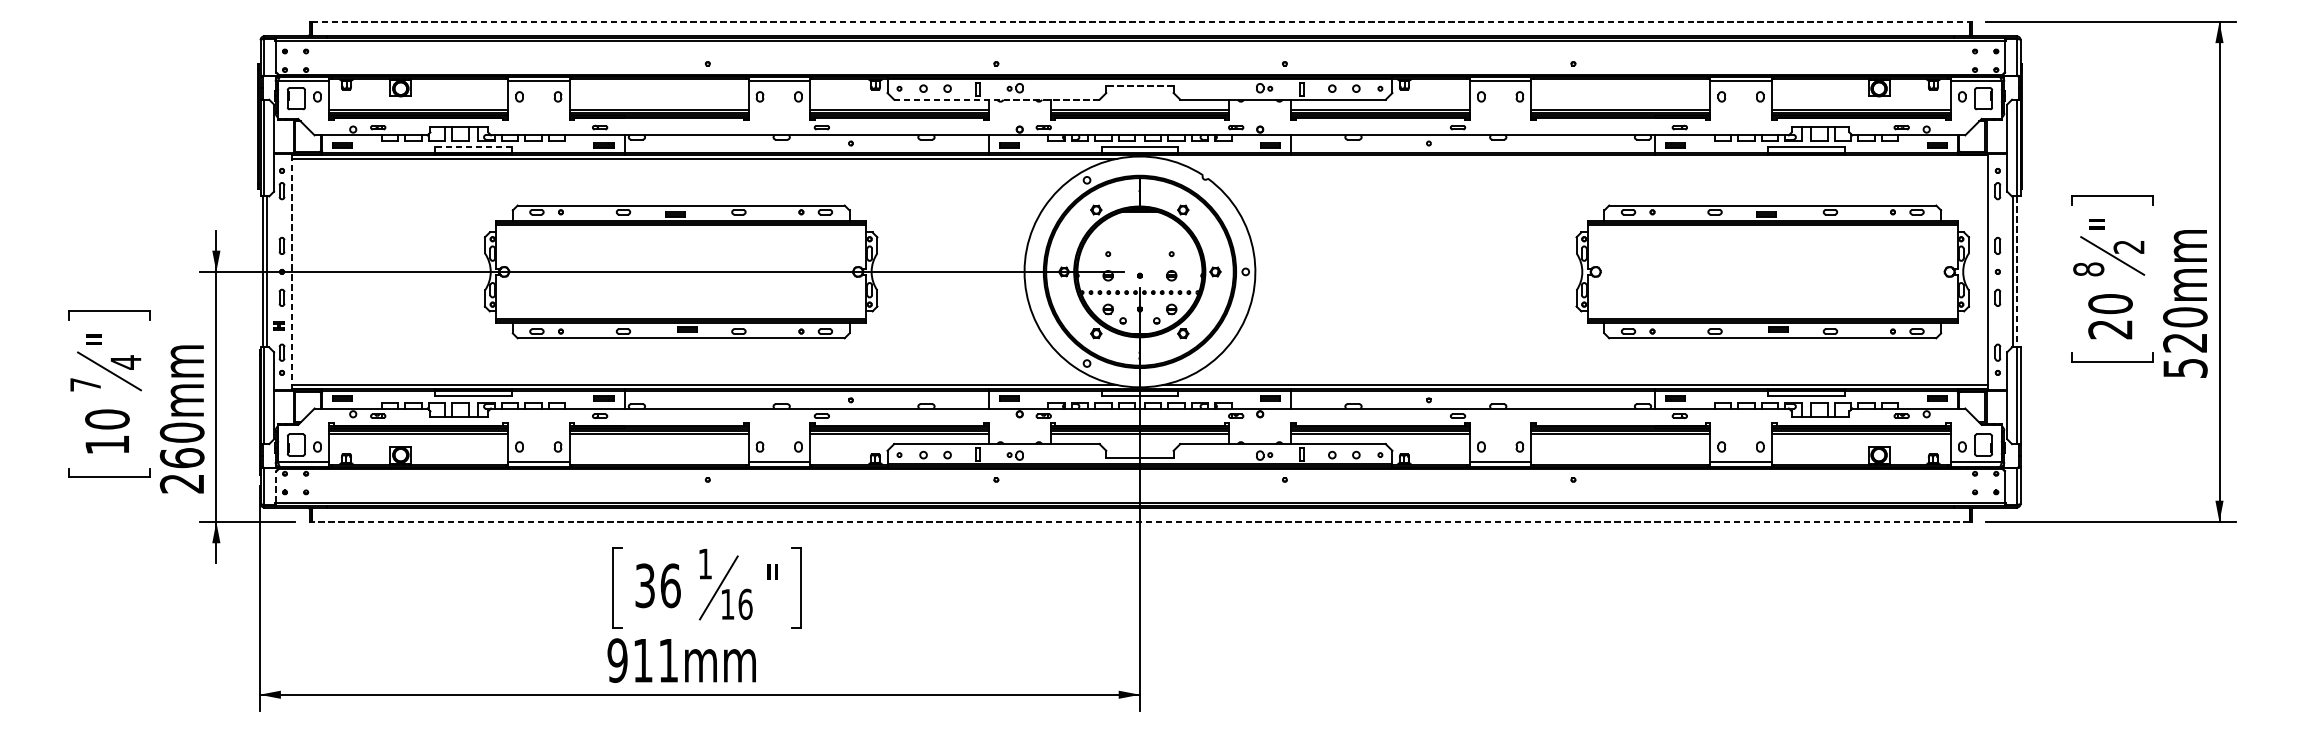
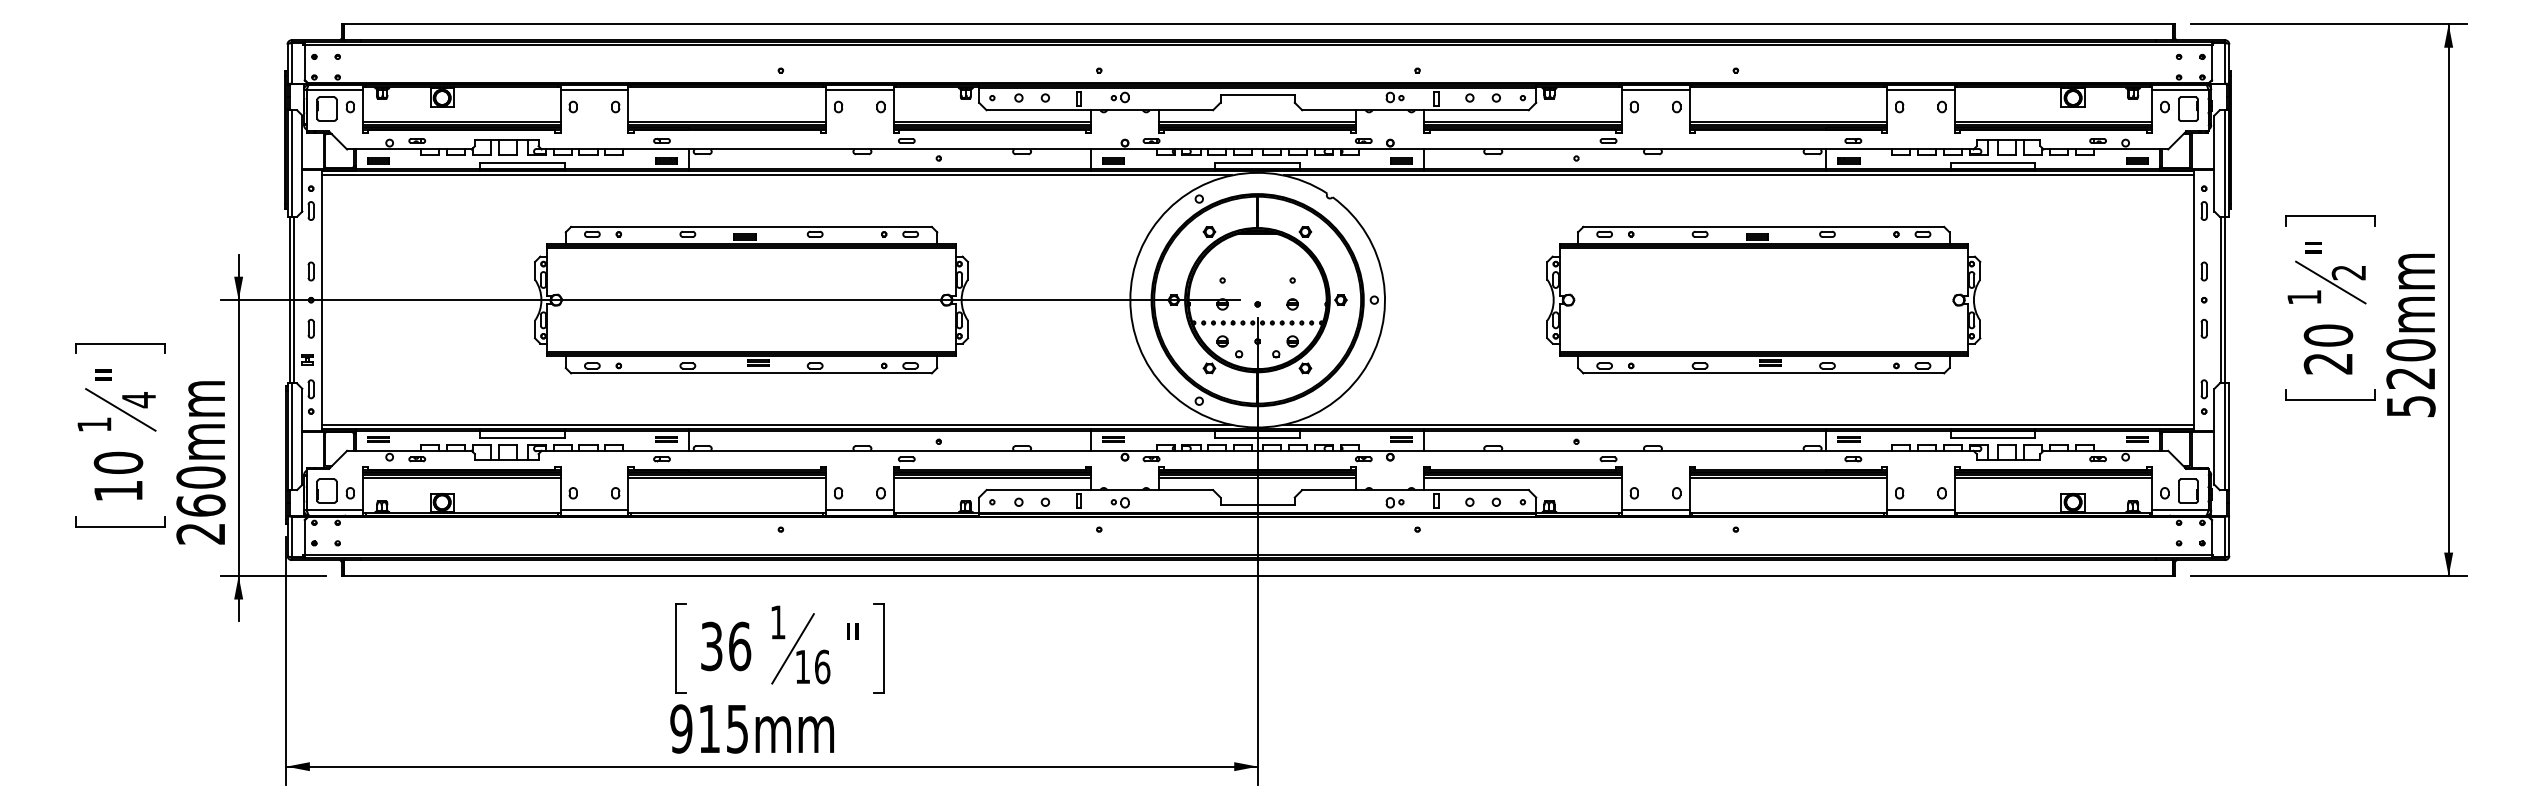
line: (1140, 22) -> (1258, 24), dashed -> solid
line: (1139, 86) -> (1257, 95), dashed -> solid
line: (996, 100) -> (1099, 110), dashed -> solid
line: (472, 147) -> (521, 162), dashed -> solid
line: (1575, 158) -> (1738, 175), added
text: (2088, 269) -> (2304, 297), 8 -> 1
part: (1772, 271) -> (1763, 299), moved
line: (291, 272) -> (321, 300), dashed -> solid
line: (2017, 272) -> (2225, 300), dashed -> solid
text: (85, 384) -> (94, 424), 7 -> 1
line: (276, 487) -> (304, 537), dashed -> solid
line: (1140, 522) -> (1258, 576), dashed -> solid
text: (668, 661) -> (737, 729), 911mm -> 915mm

